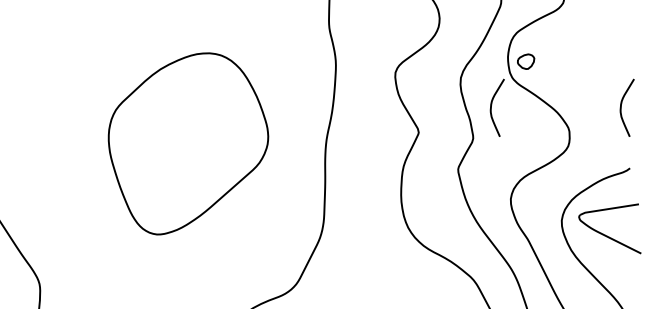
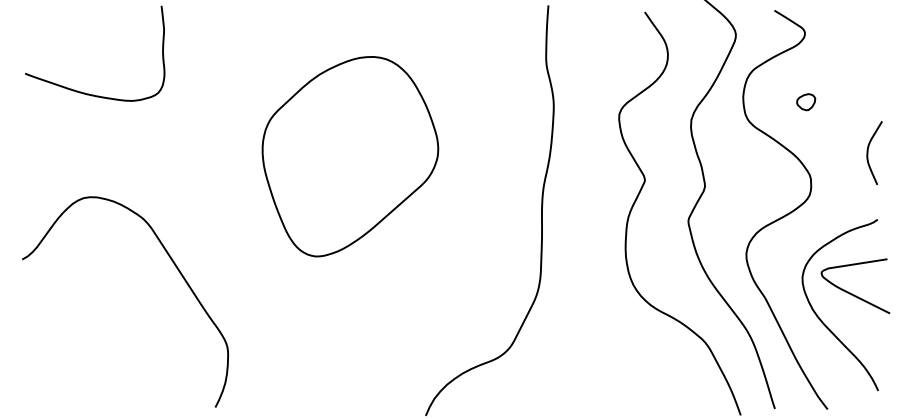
part: (526, 61) -> (806, 102), moved
curve: (491, 108) -> (725, 153), removed
part: (188, 143) -> (350, 156), moved

